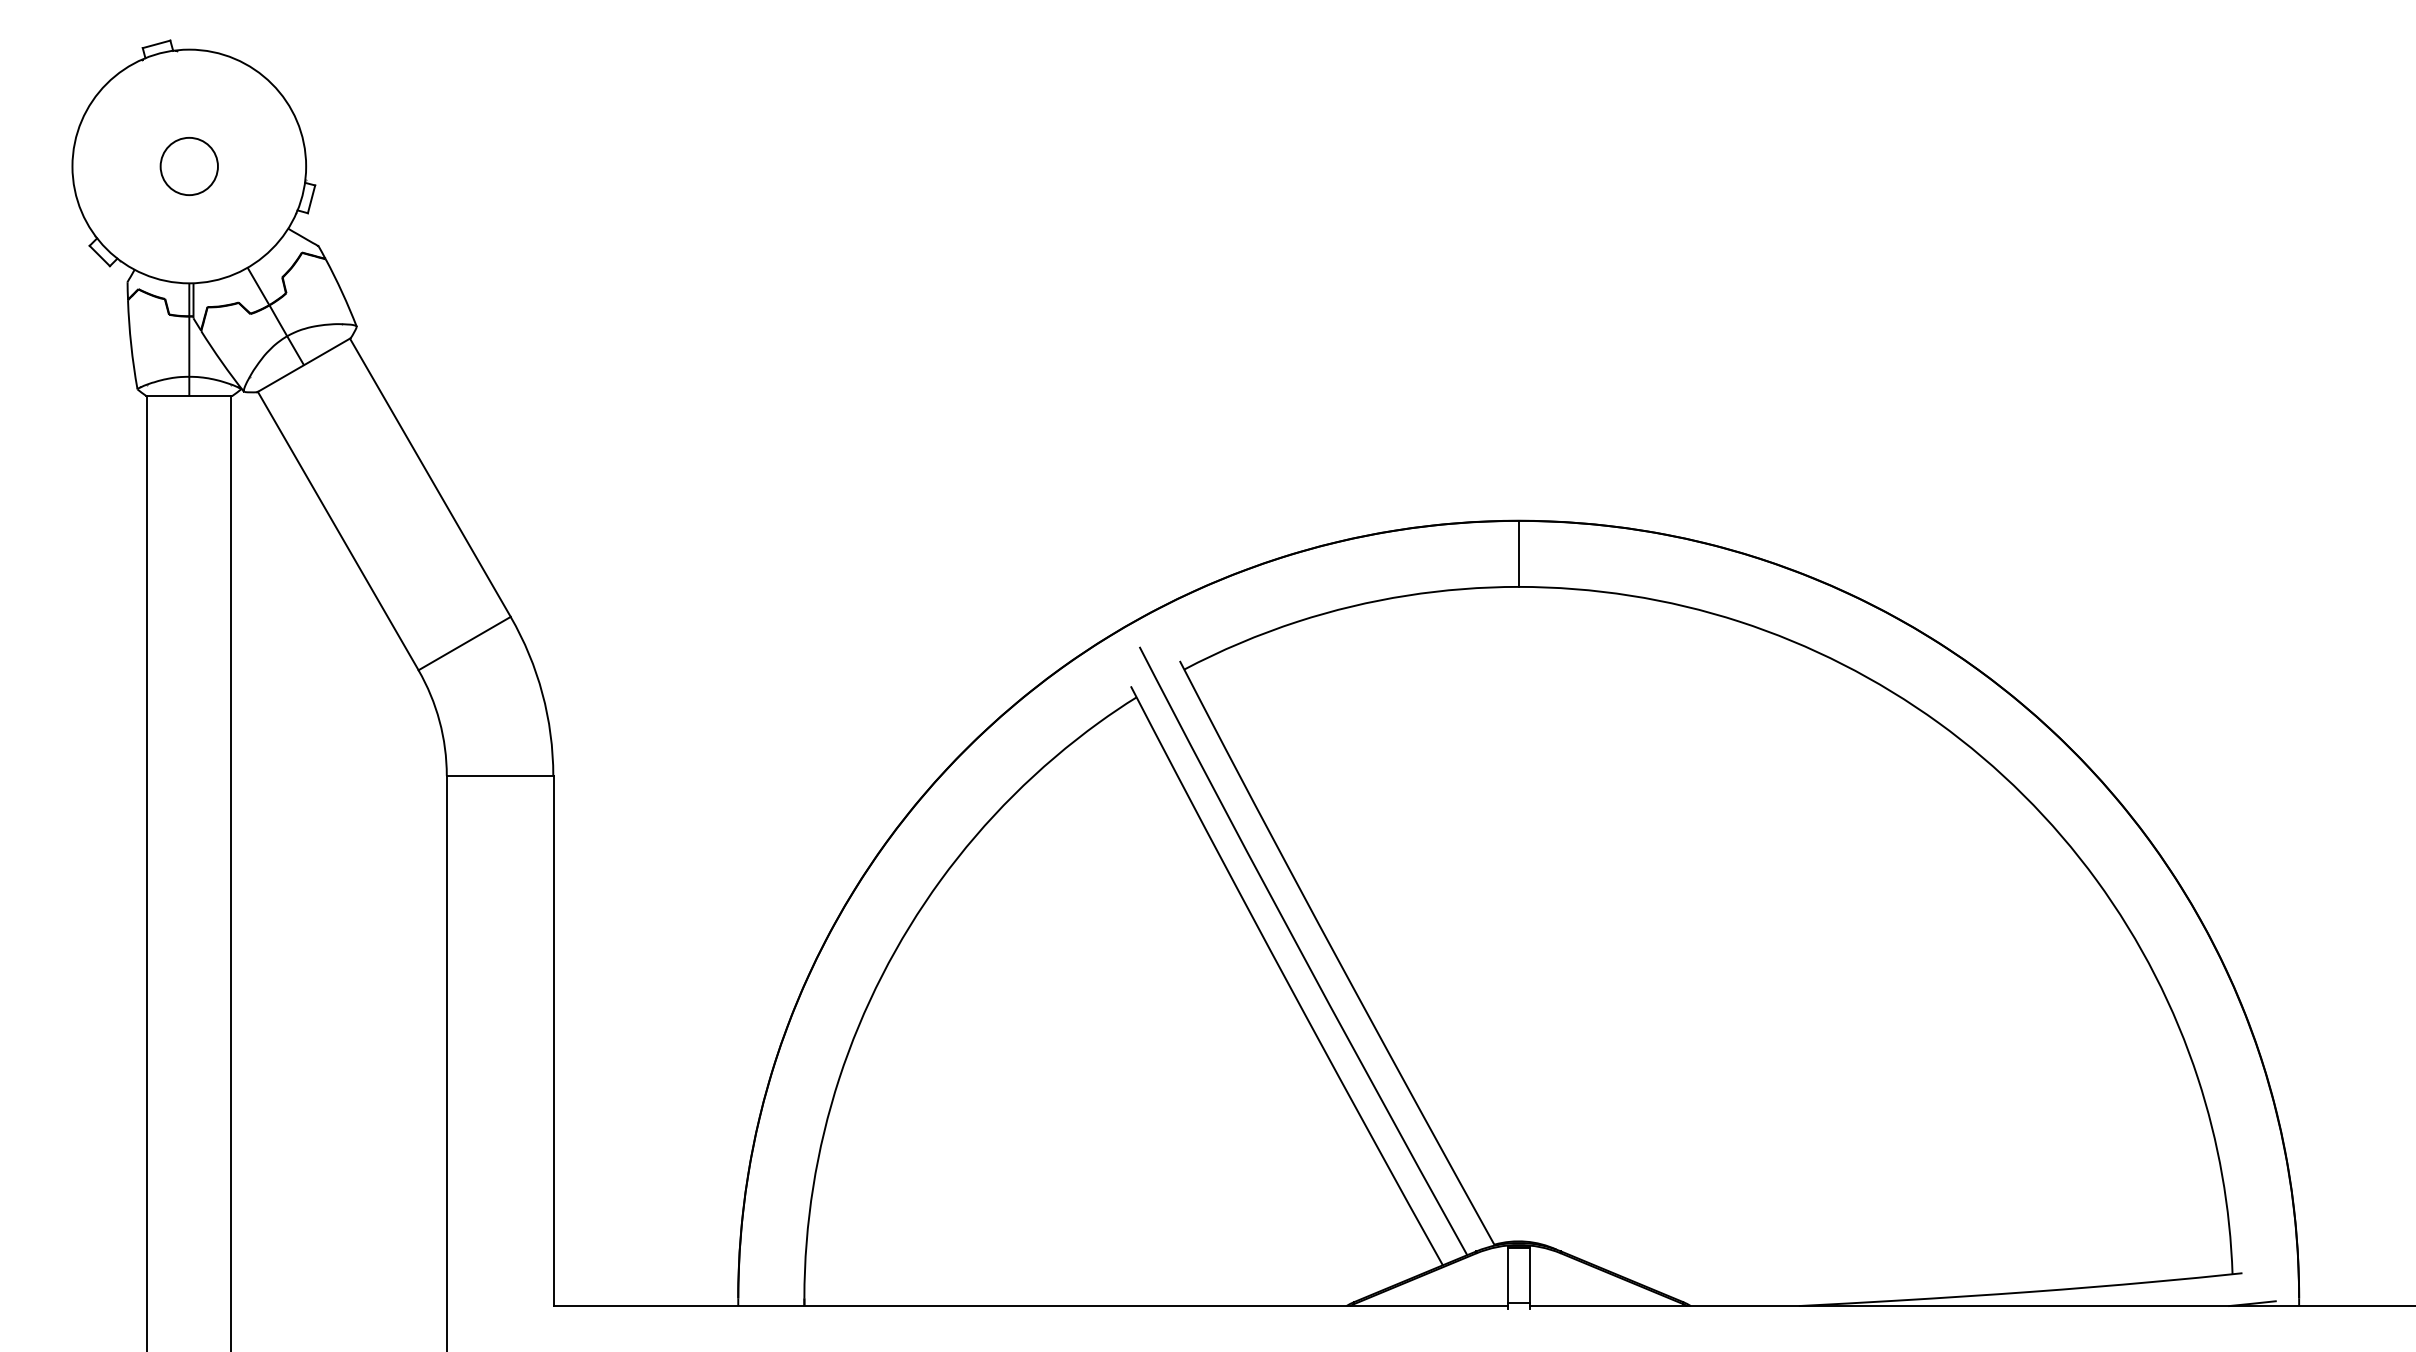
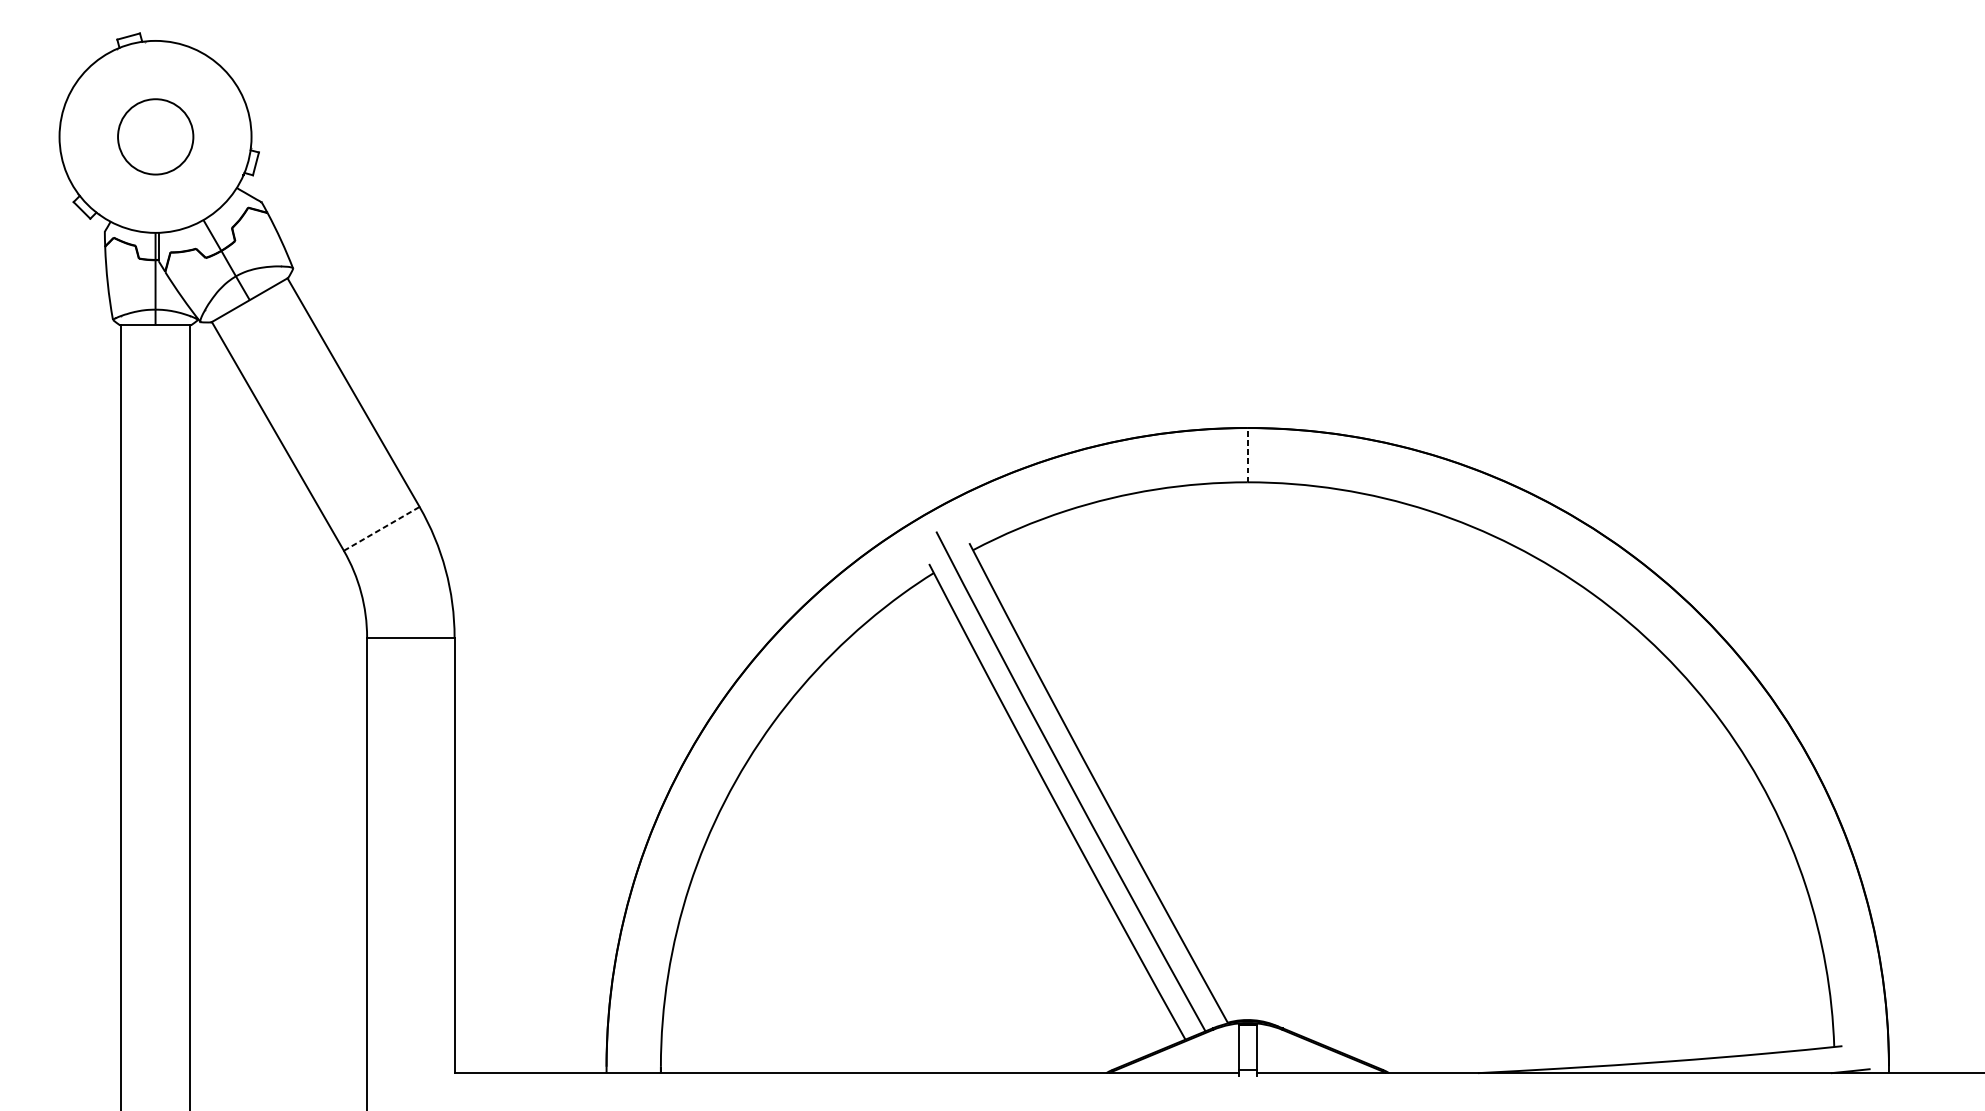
circle: (188, 166) -> (154, 136), size x1.6
line: (1518, 553) -> (1247, 454), solid -> dashed
line: (465, 643) -> (382, 528), solid -> dashed

